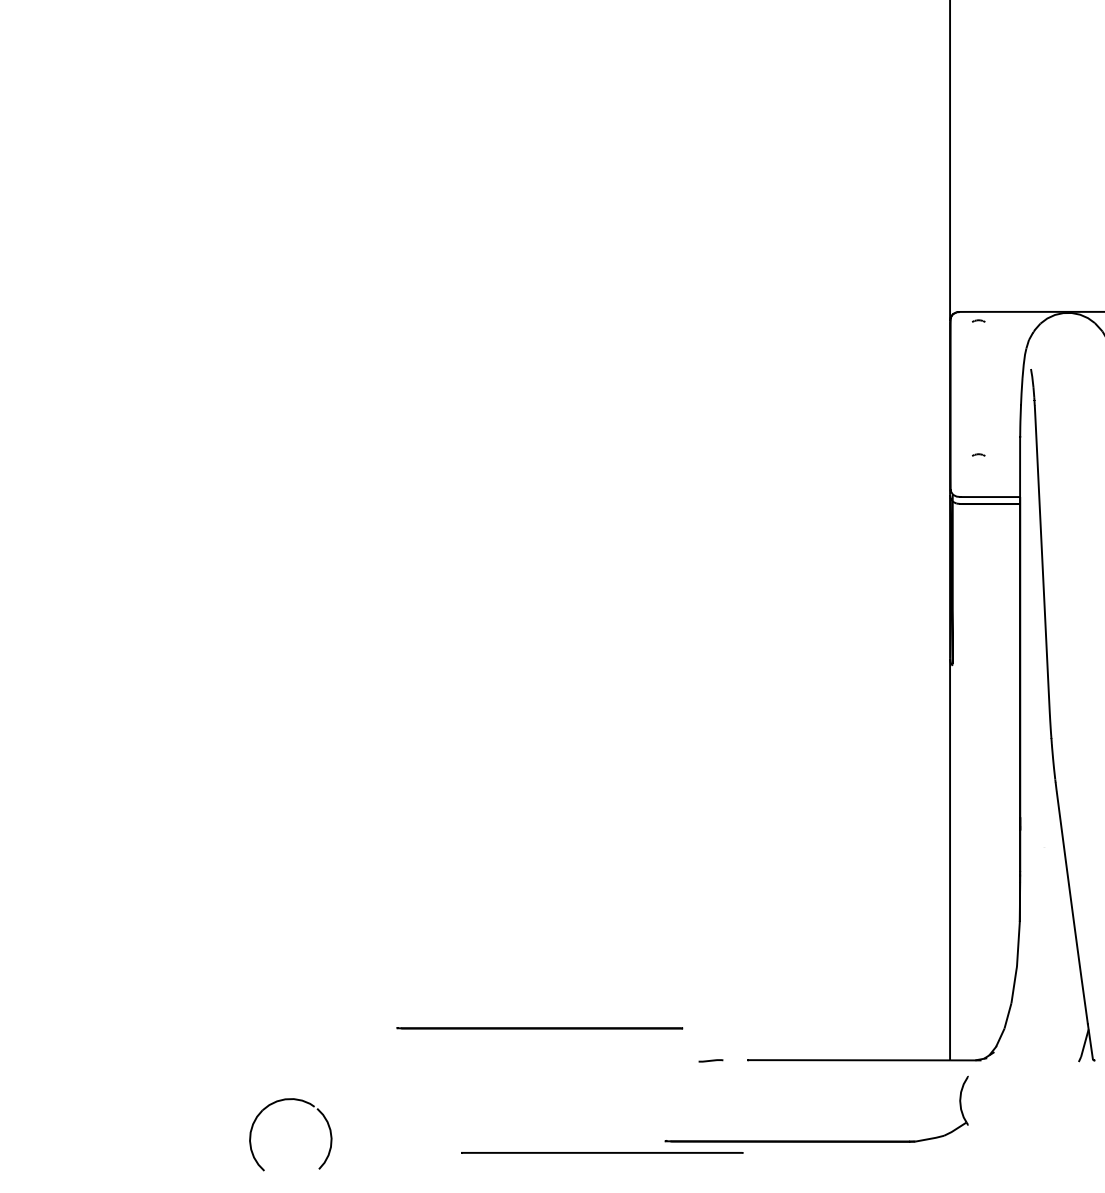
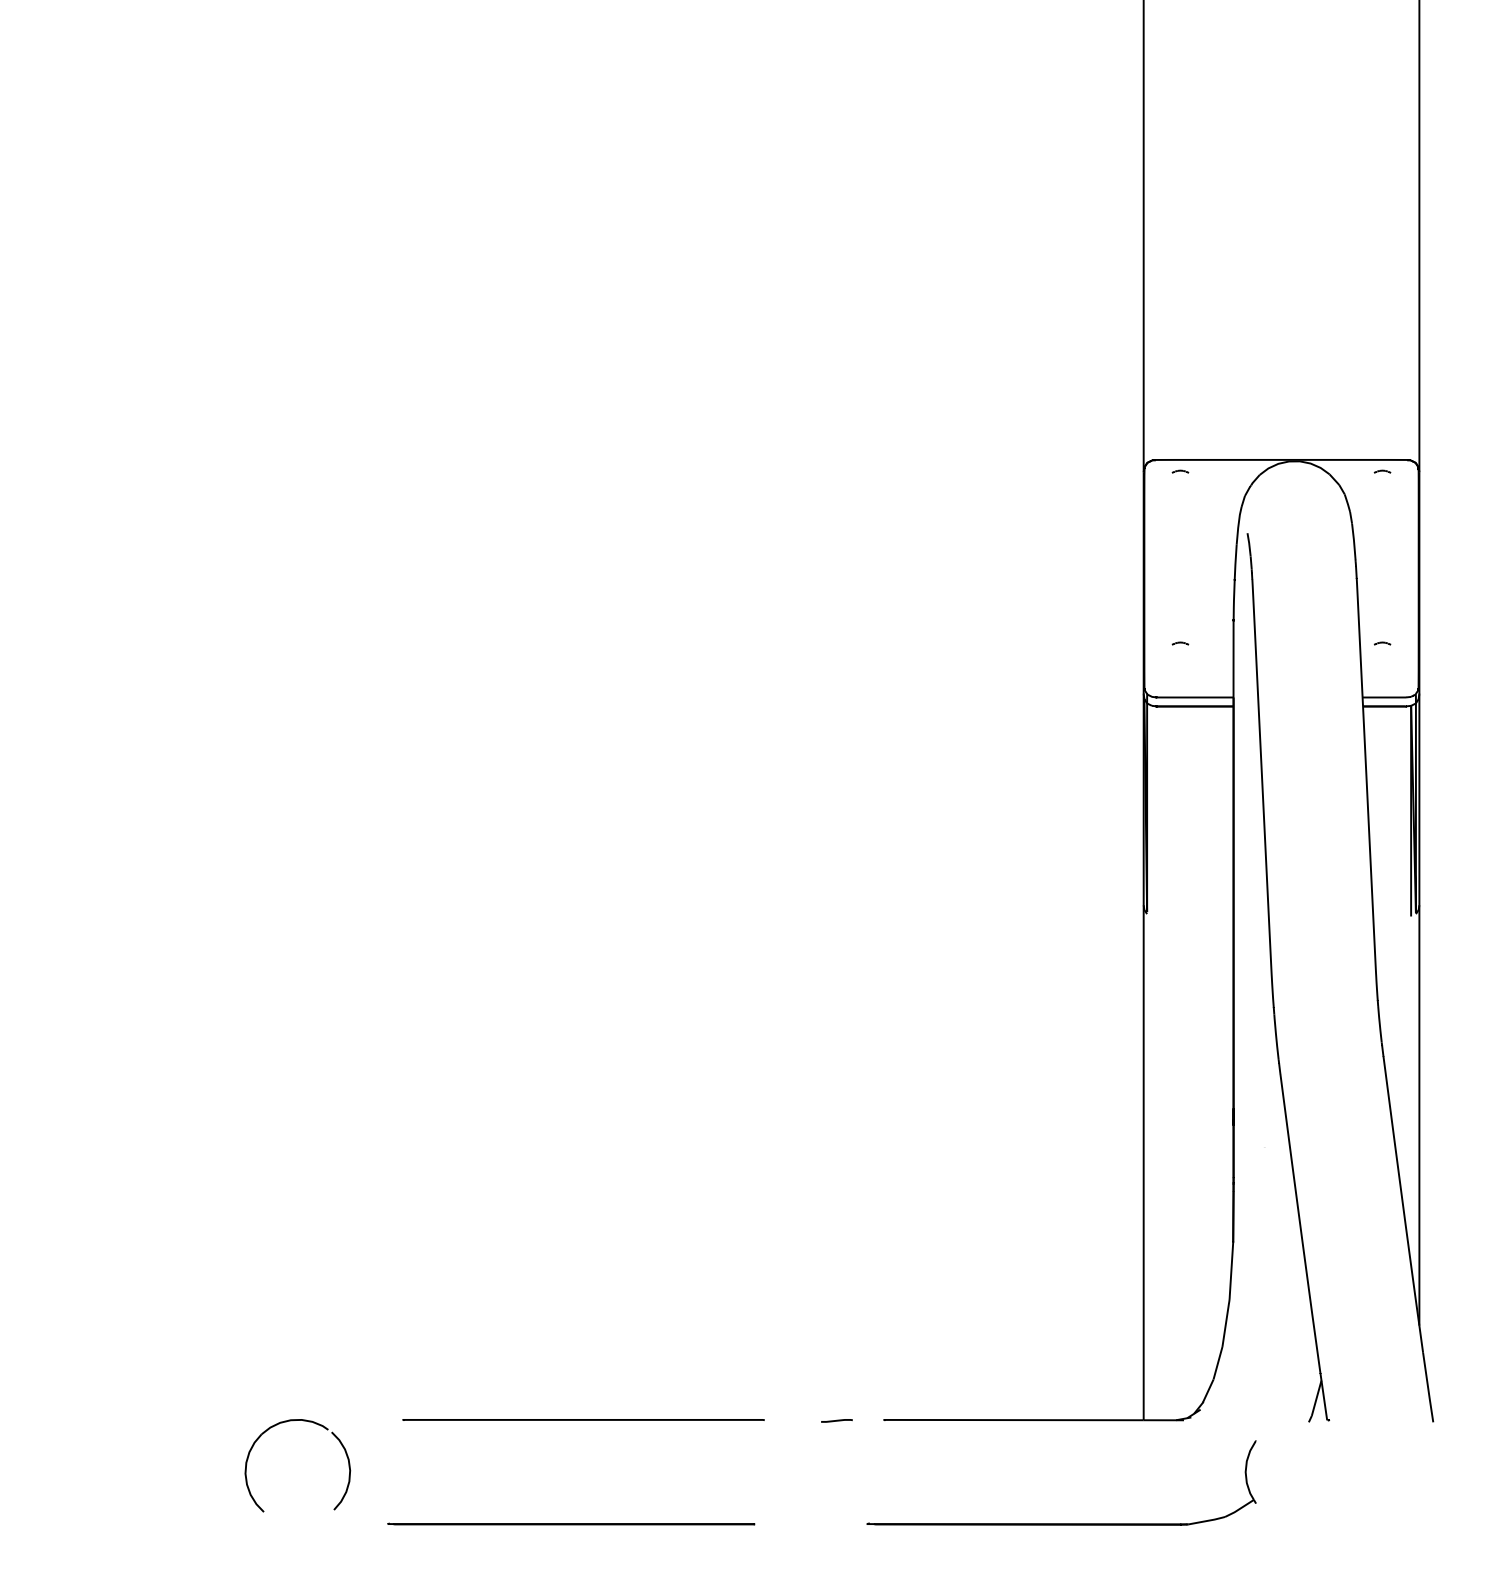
line: (539, 1027) -> (571, 1523), moved
part: (287, 1100) -> (293, 1421), moved
part: (816, 1140) -> (1061, 1523), moved
line: (602, 1152) -> (583, 1419), moved

